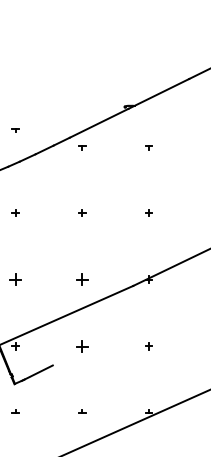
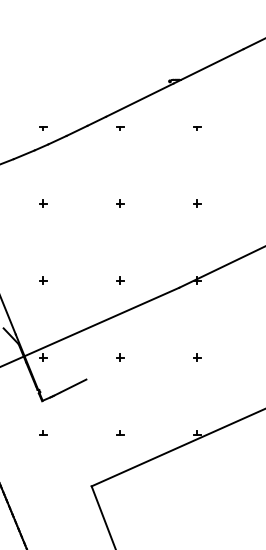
part: (15, 130) -> (43, 128), moved
part: (15, 279) -> (43, 280), size x0.62
part: (82, 279) -> (120, 280), size x0.62
part: (82, 346) -> (120, 357), size x0.62

